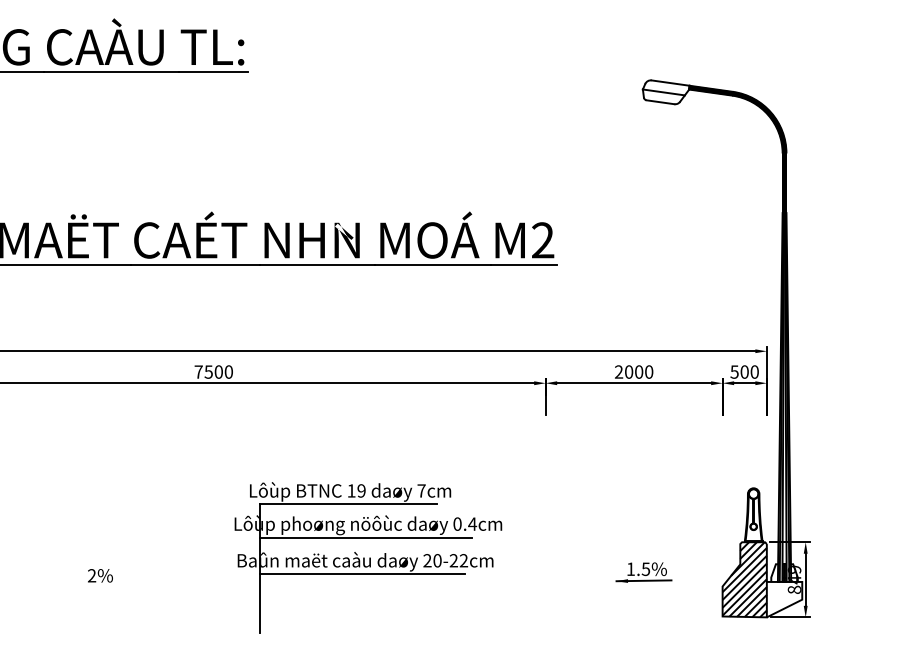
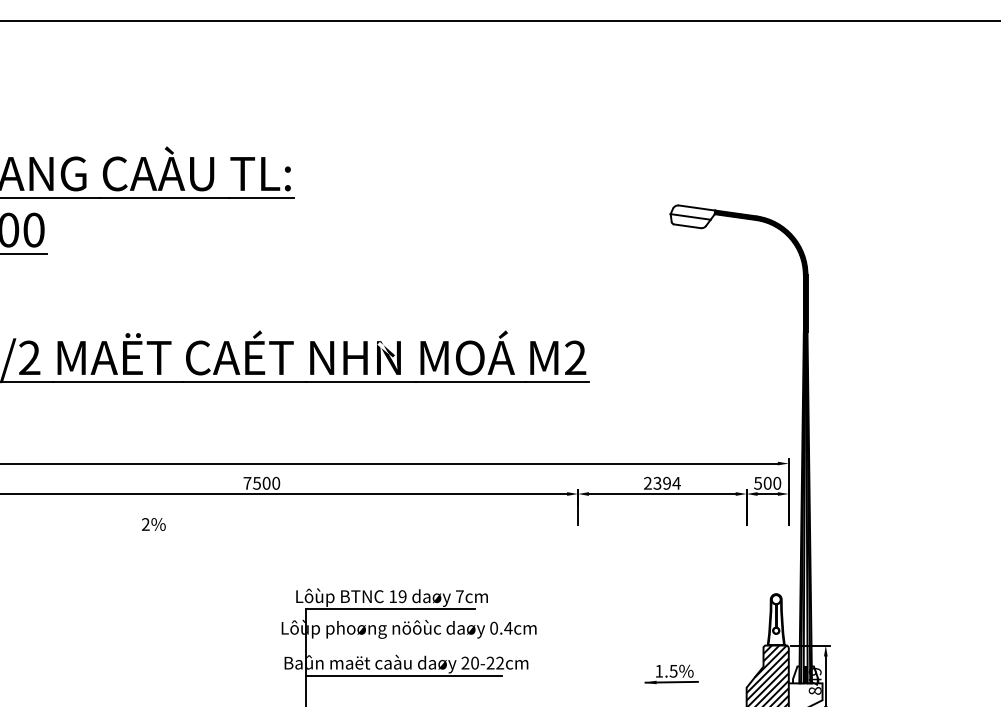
text: (638, 371) -> (666, 482), 2000 -> 2394
line: (365, 538) -> (406, 641), removed
text: (100, 575) -> (153, 524), moved

